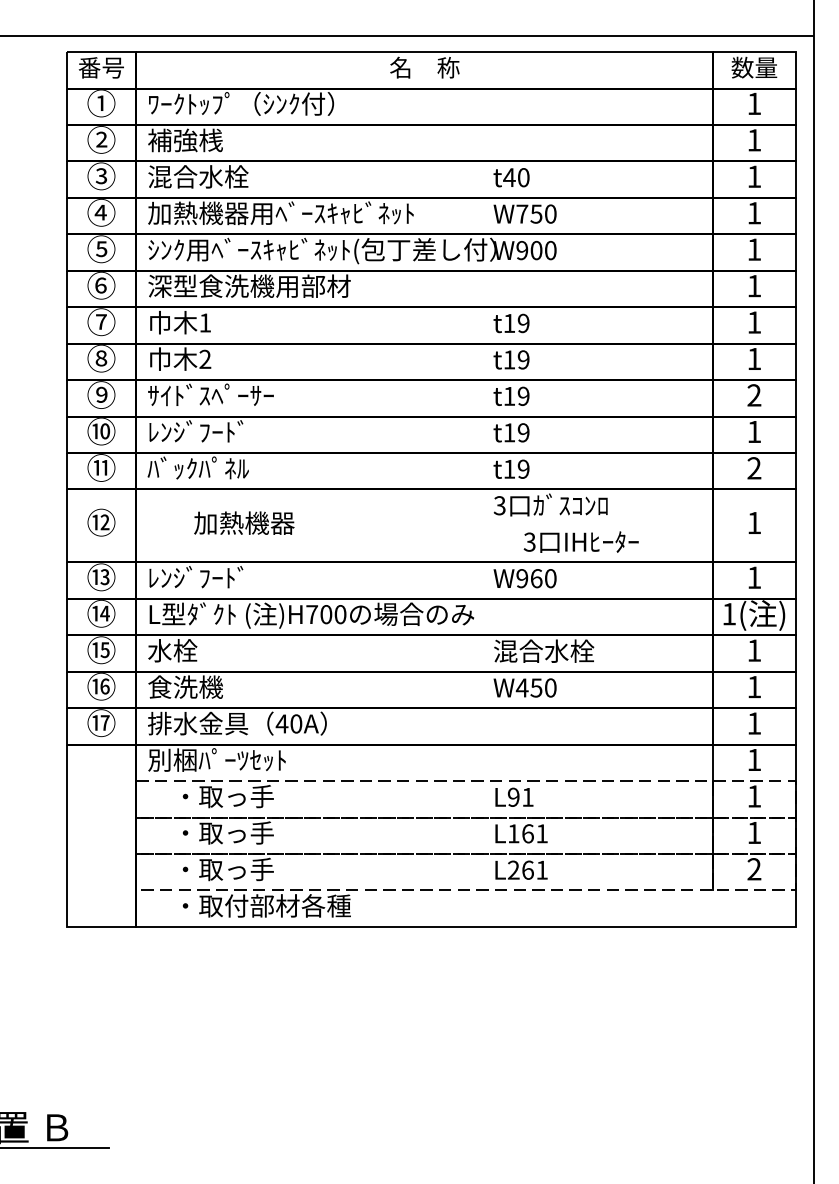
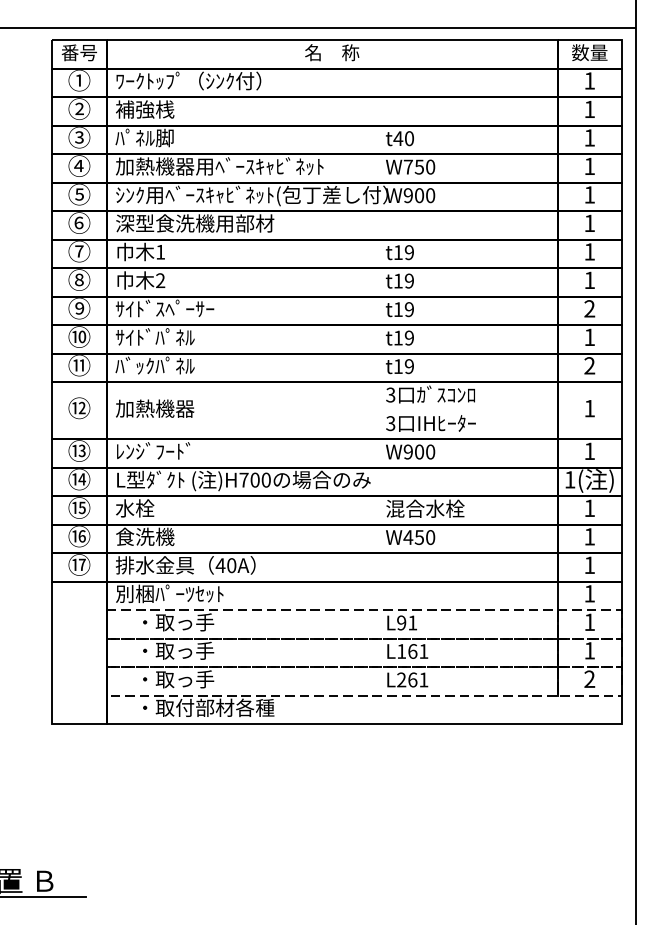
text: (197, 176) -> (154, 137), 混合水栓 -> ﾊﾟﾈﾙ脚
text: (198, 431) -> (155, 337), ﾚﾝｼﾞﾌｰﾄﾞ -> ｻｲﾄﾞﾊﾟﾈﾙ
text: (244, 522) -> (155, 408), moved
text: (580, 541) -> (430, 423), moved
text: (536, 578) -> (419, 451), W960 -> W900

